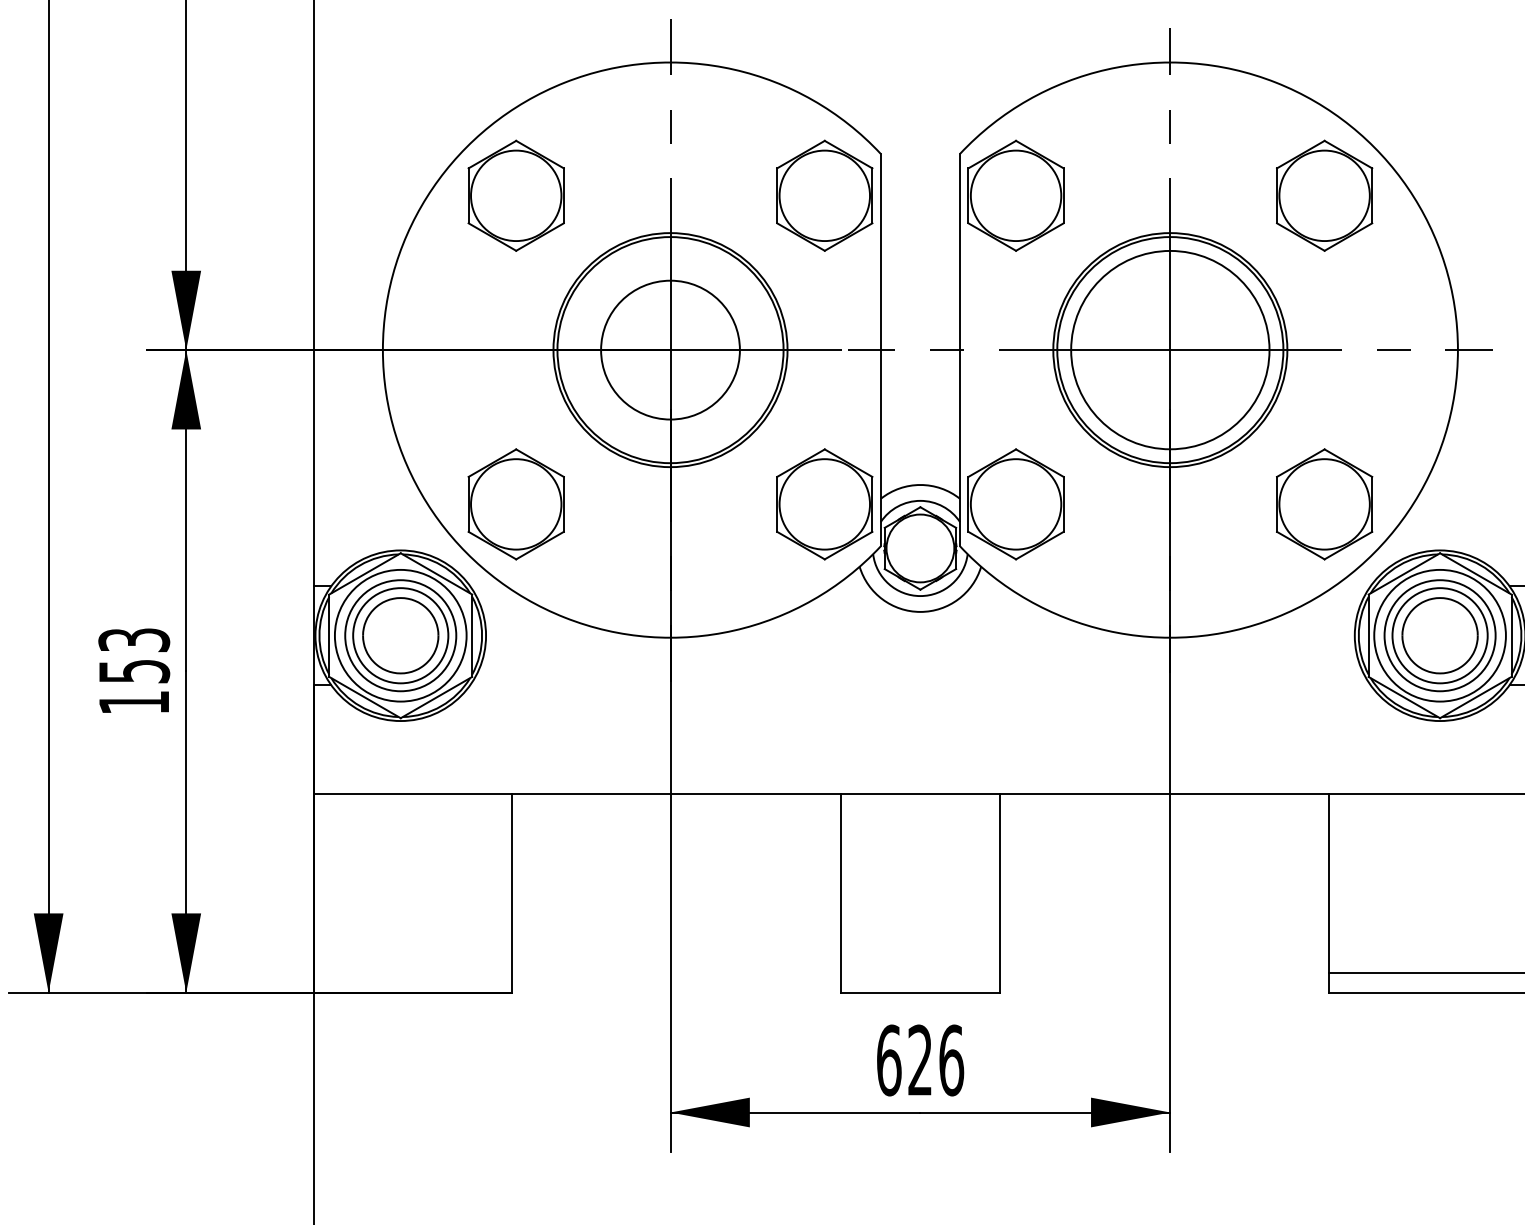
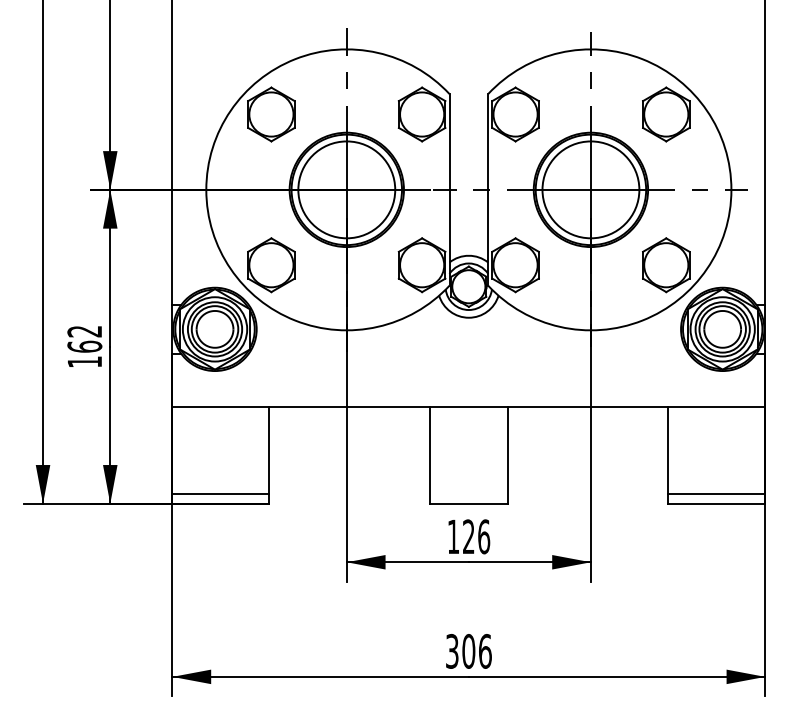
circle: (669, 349) -> (346, 189), size x1.43
text: (133, 654) -> (84, 338), 153 -> 162
line: (411, 973) -> (220, 494), added
text: (888, 1059) -> (453, 536), 626 -> 126

